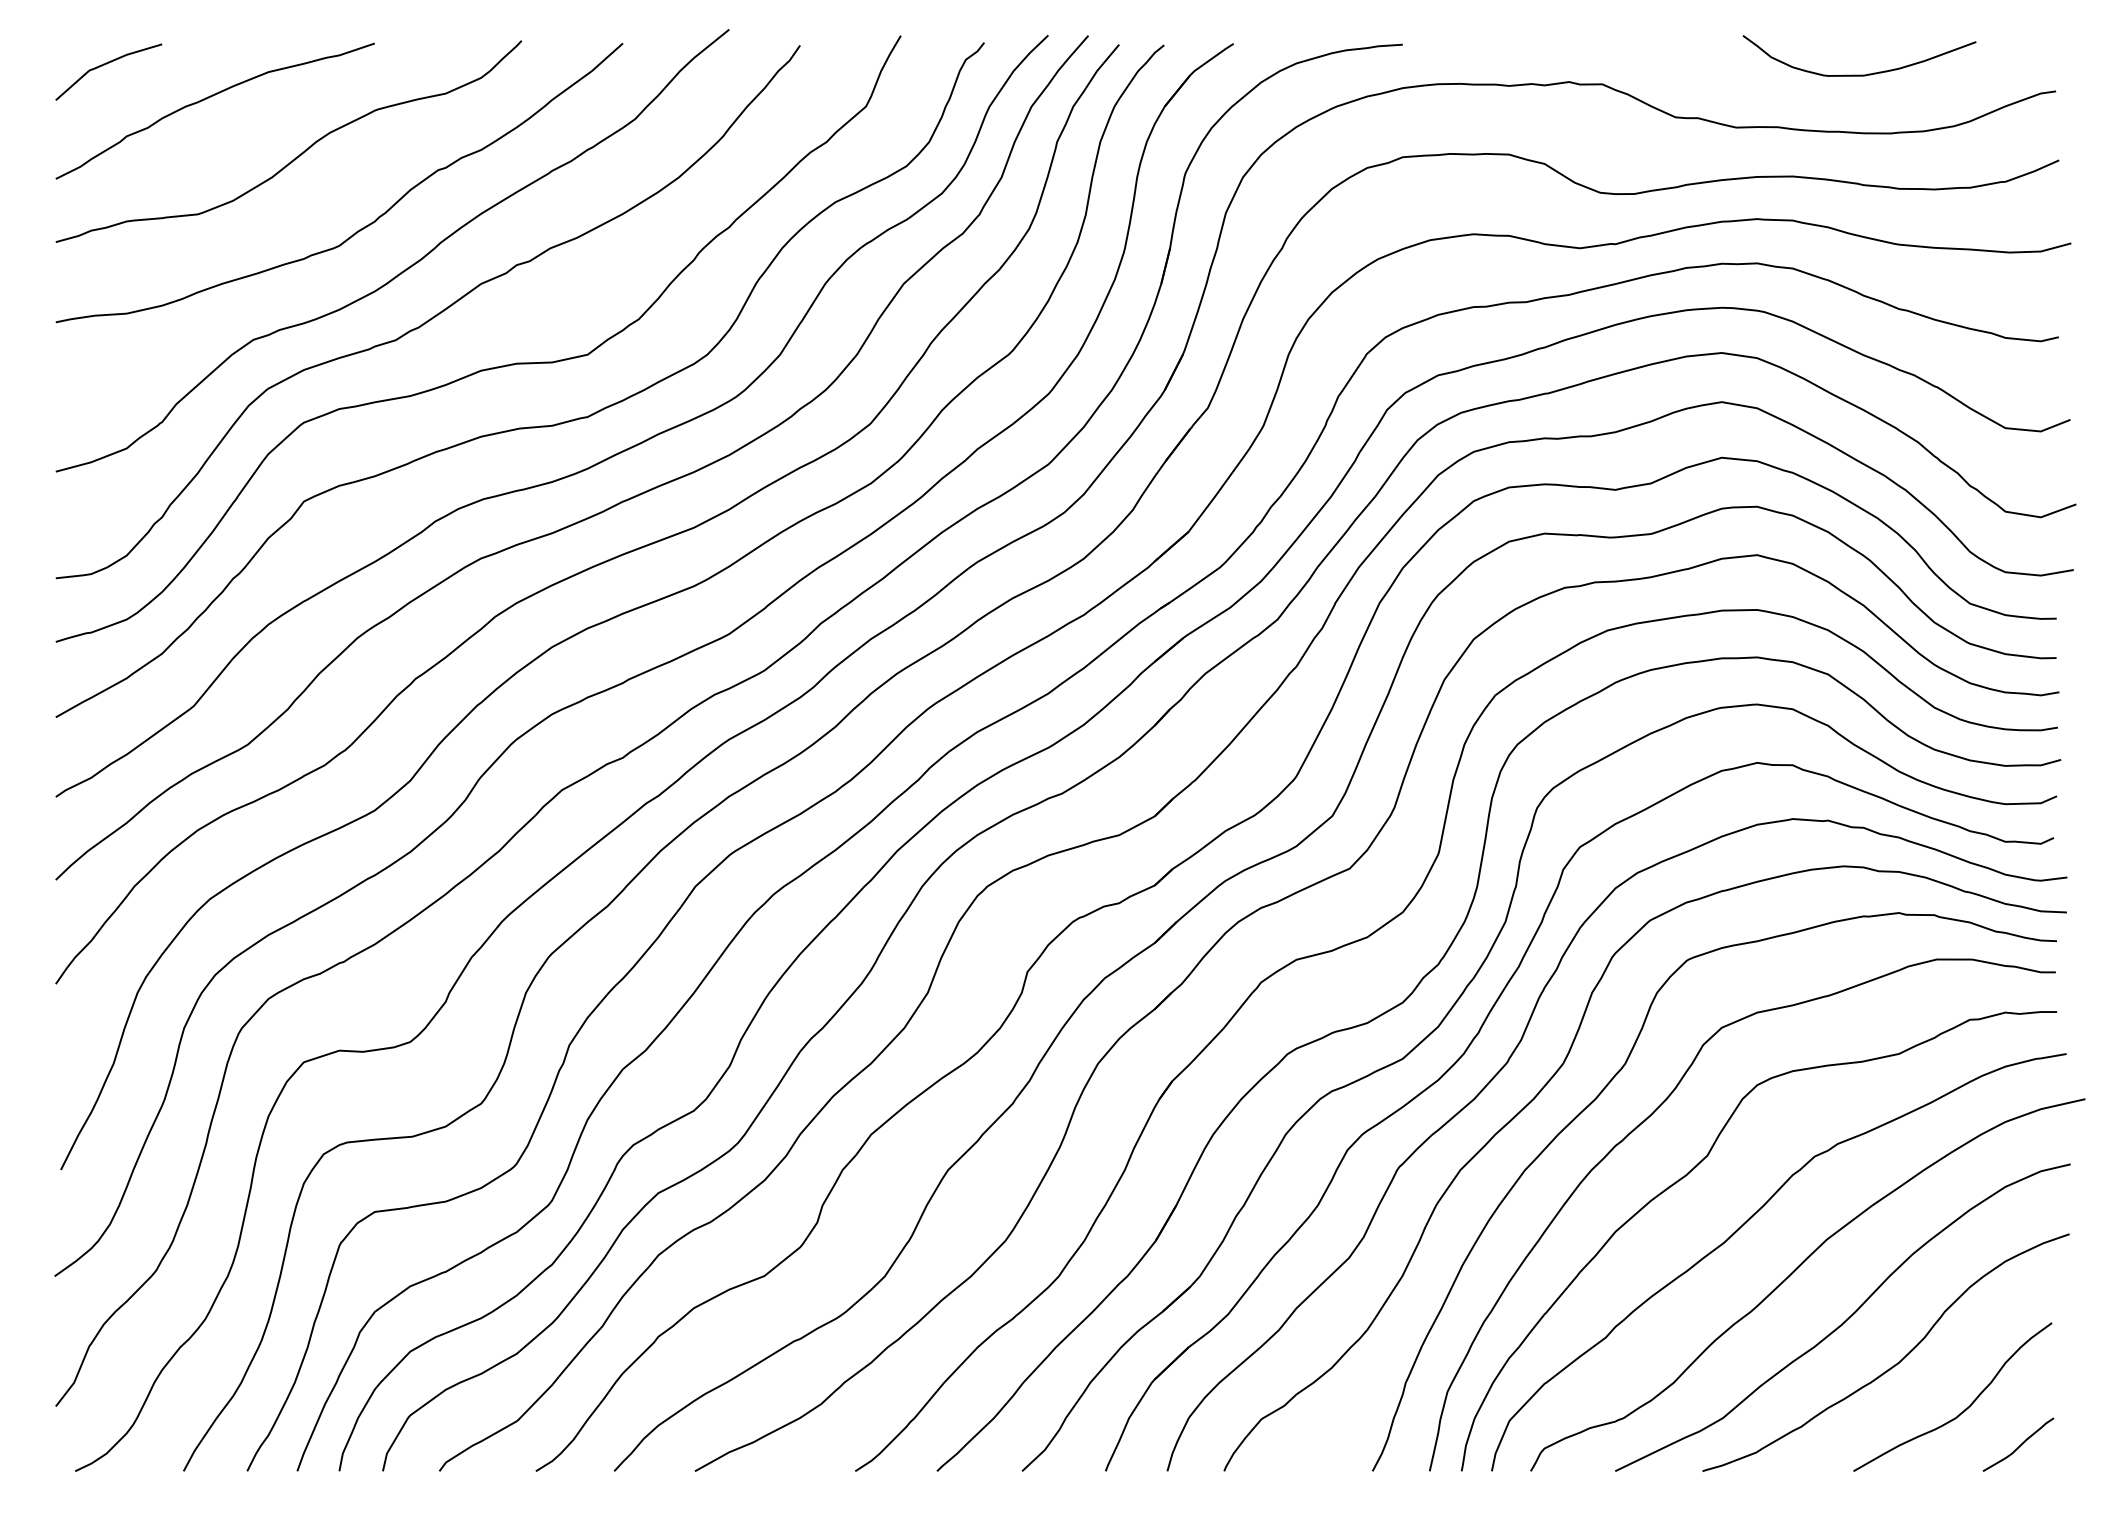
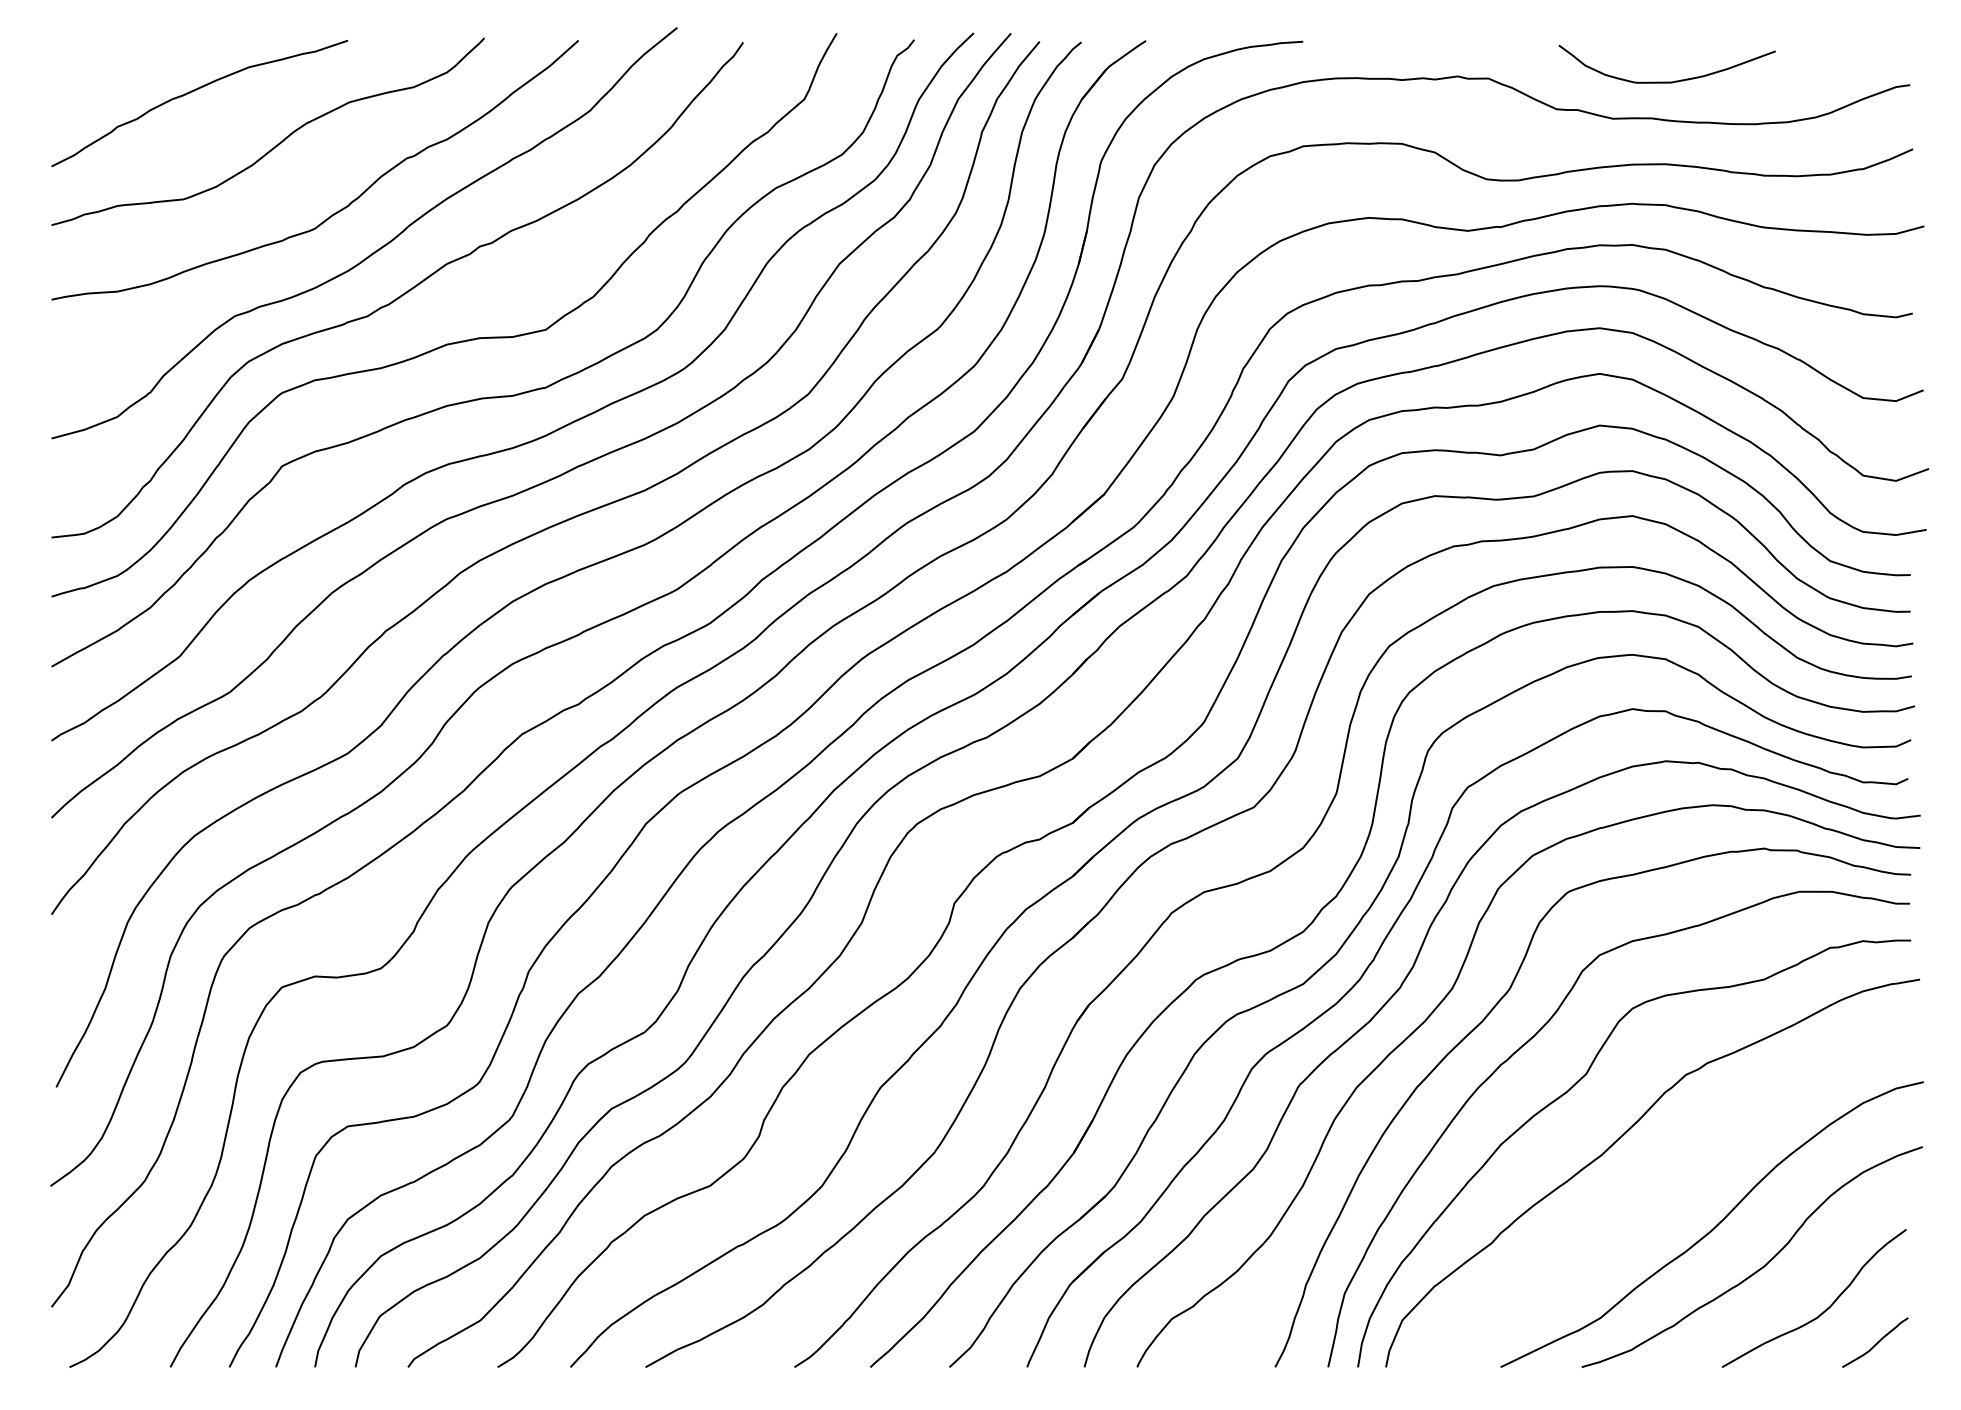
curve: (107, 64) -> (99, 60), removed
curve: (1859, 74) -> (1667, 81), moved
curve: (1795, 1271) -> (1668, 1181), removed

